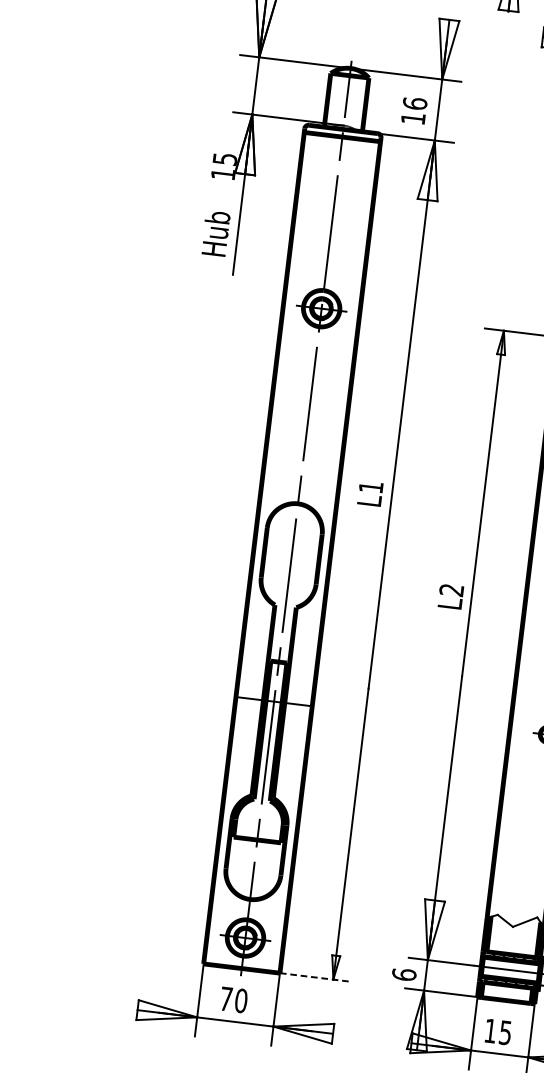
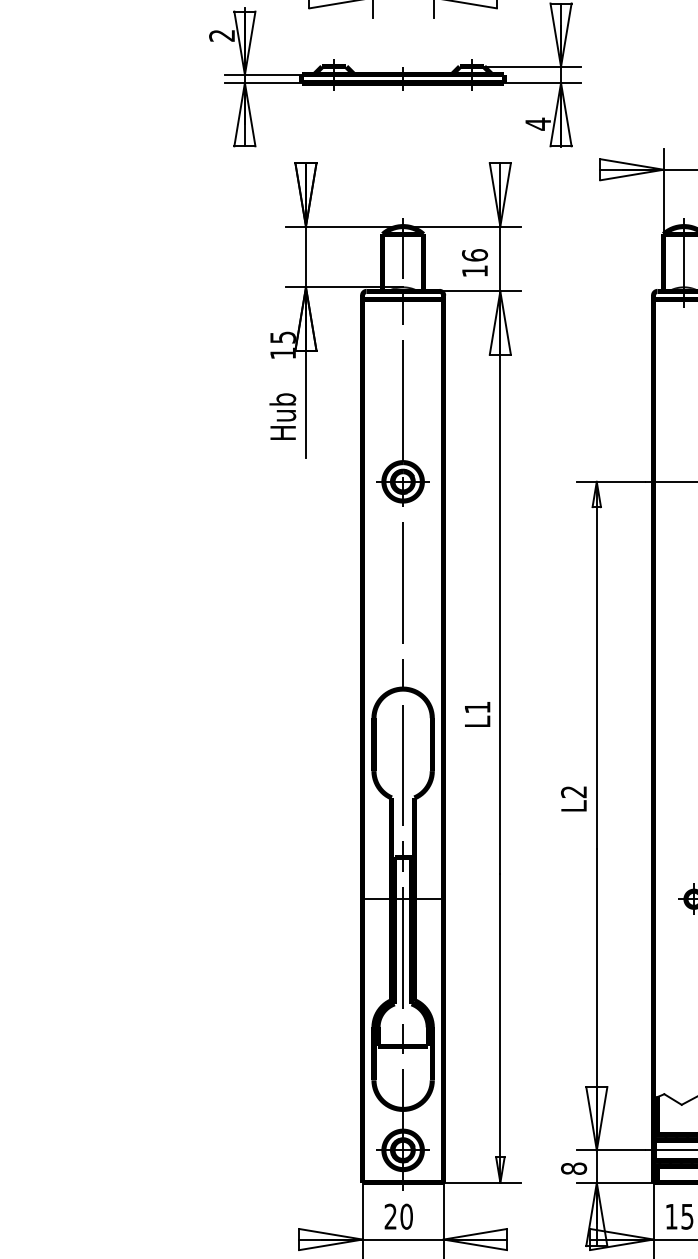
text: (370, 493) -> (477, 714), moved
text: (450, 596) -> (573, 798), moved
text: (403, 974) -> (573, 1168), 6 -> 8
line: (316, 977) -> (482, 1182), dashed -> solid
text: (226, 998) -> (390, 1216), 70 -> 20

